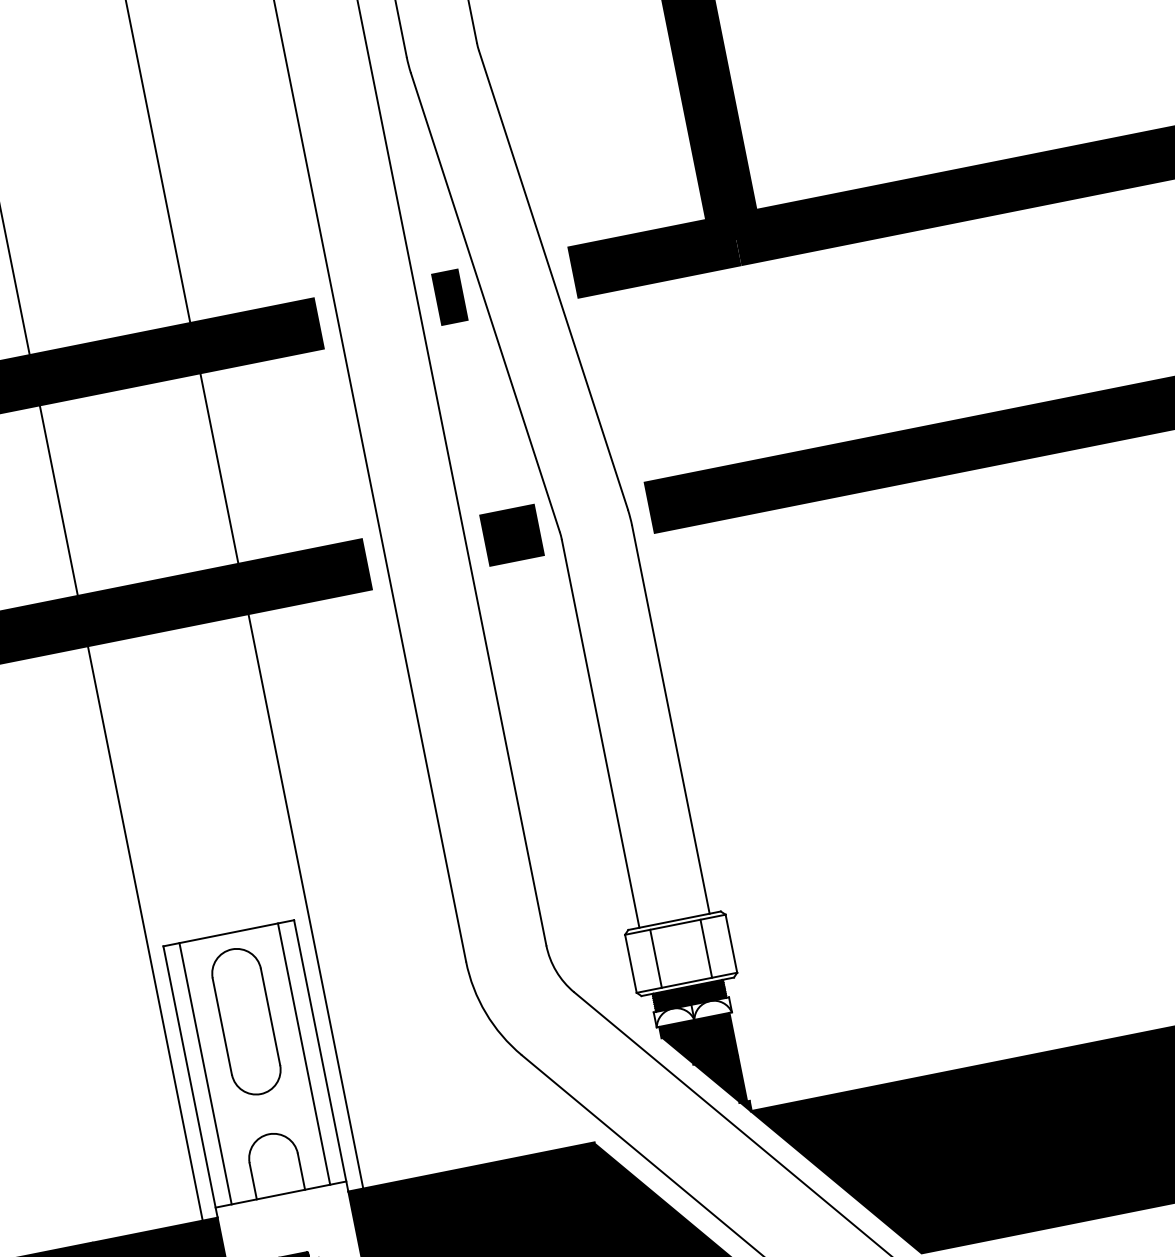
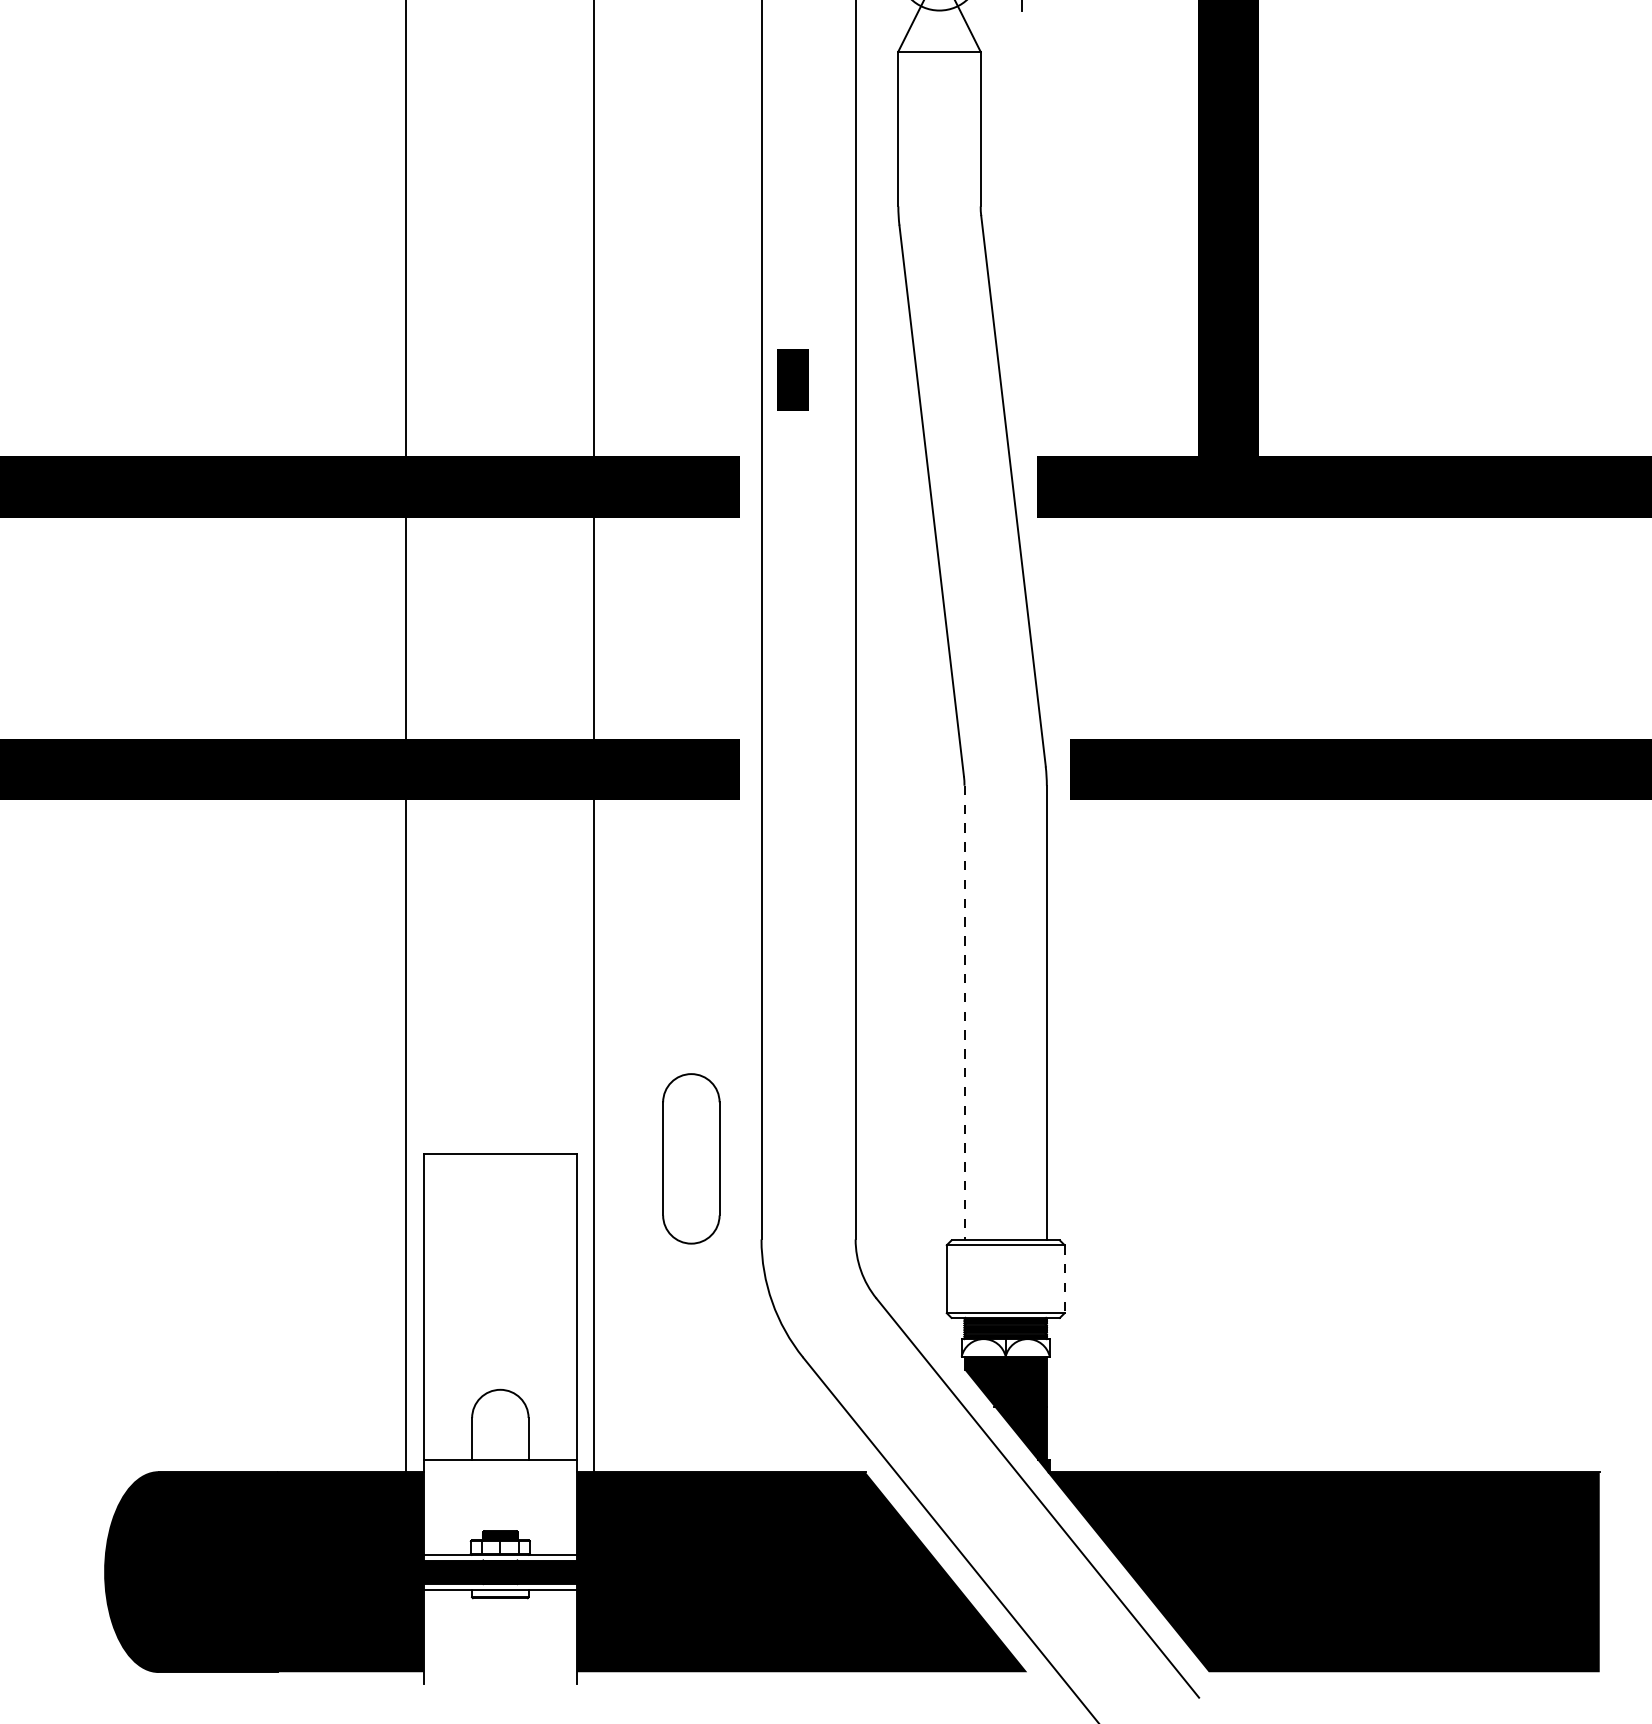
line: (449, 296) -> (792, 379), moved
line: (512, 535) -> (909, 769), removed
line: (600, 734) -> (964, 1013), solid -> dashed
line: (731, 944) -> (1064, 1279), solid -> dashed
line: (706, 948) -> (1035, 1279), removed
line: (656, 959) -> (976, 1279), removed
part: (246, 1021) -> (691, 1158), moved
line: (304, 1054) -> (558, 1307), removed
line: (205, 1073) -> (442, 1307), removed

